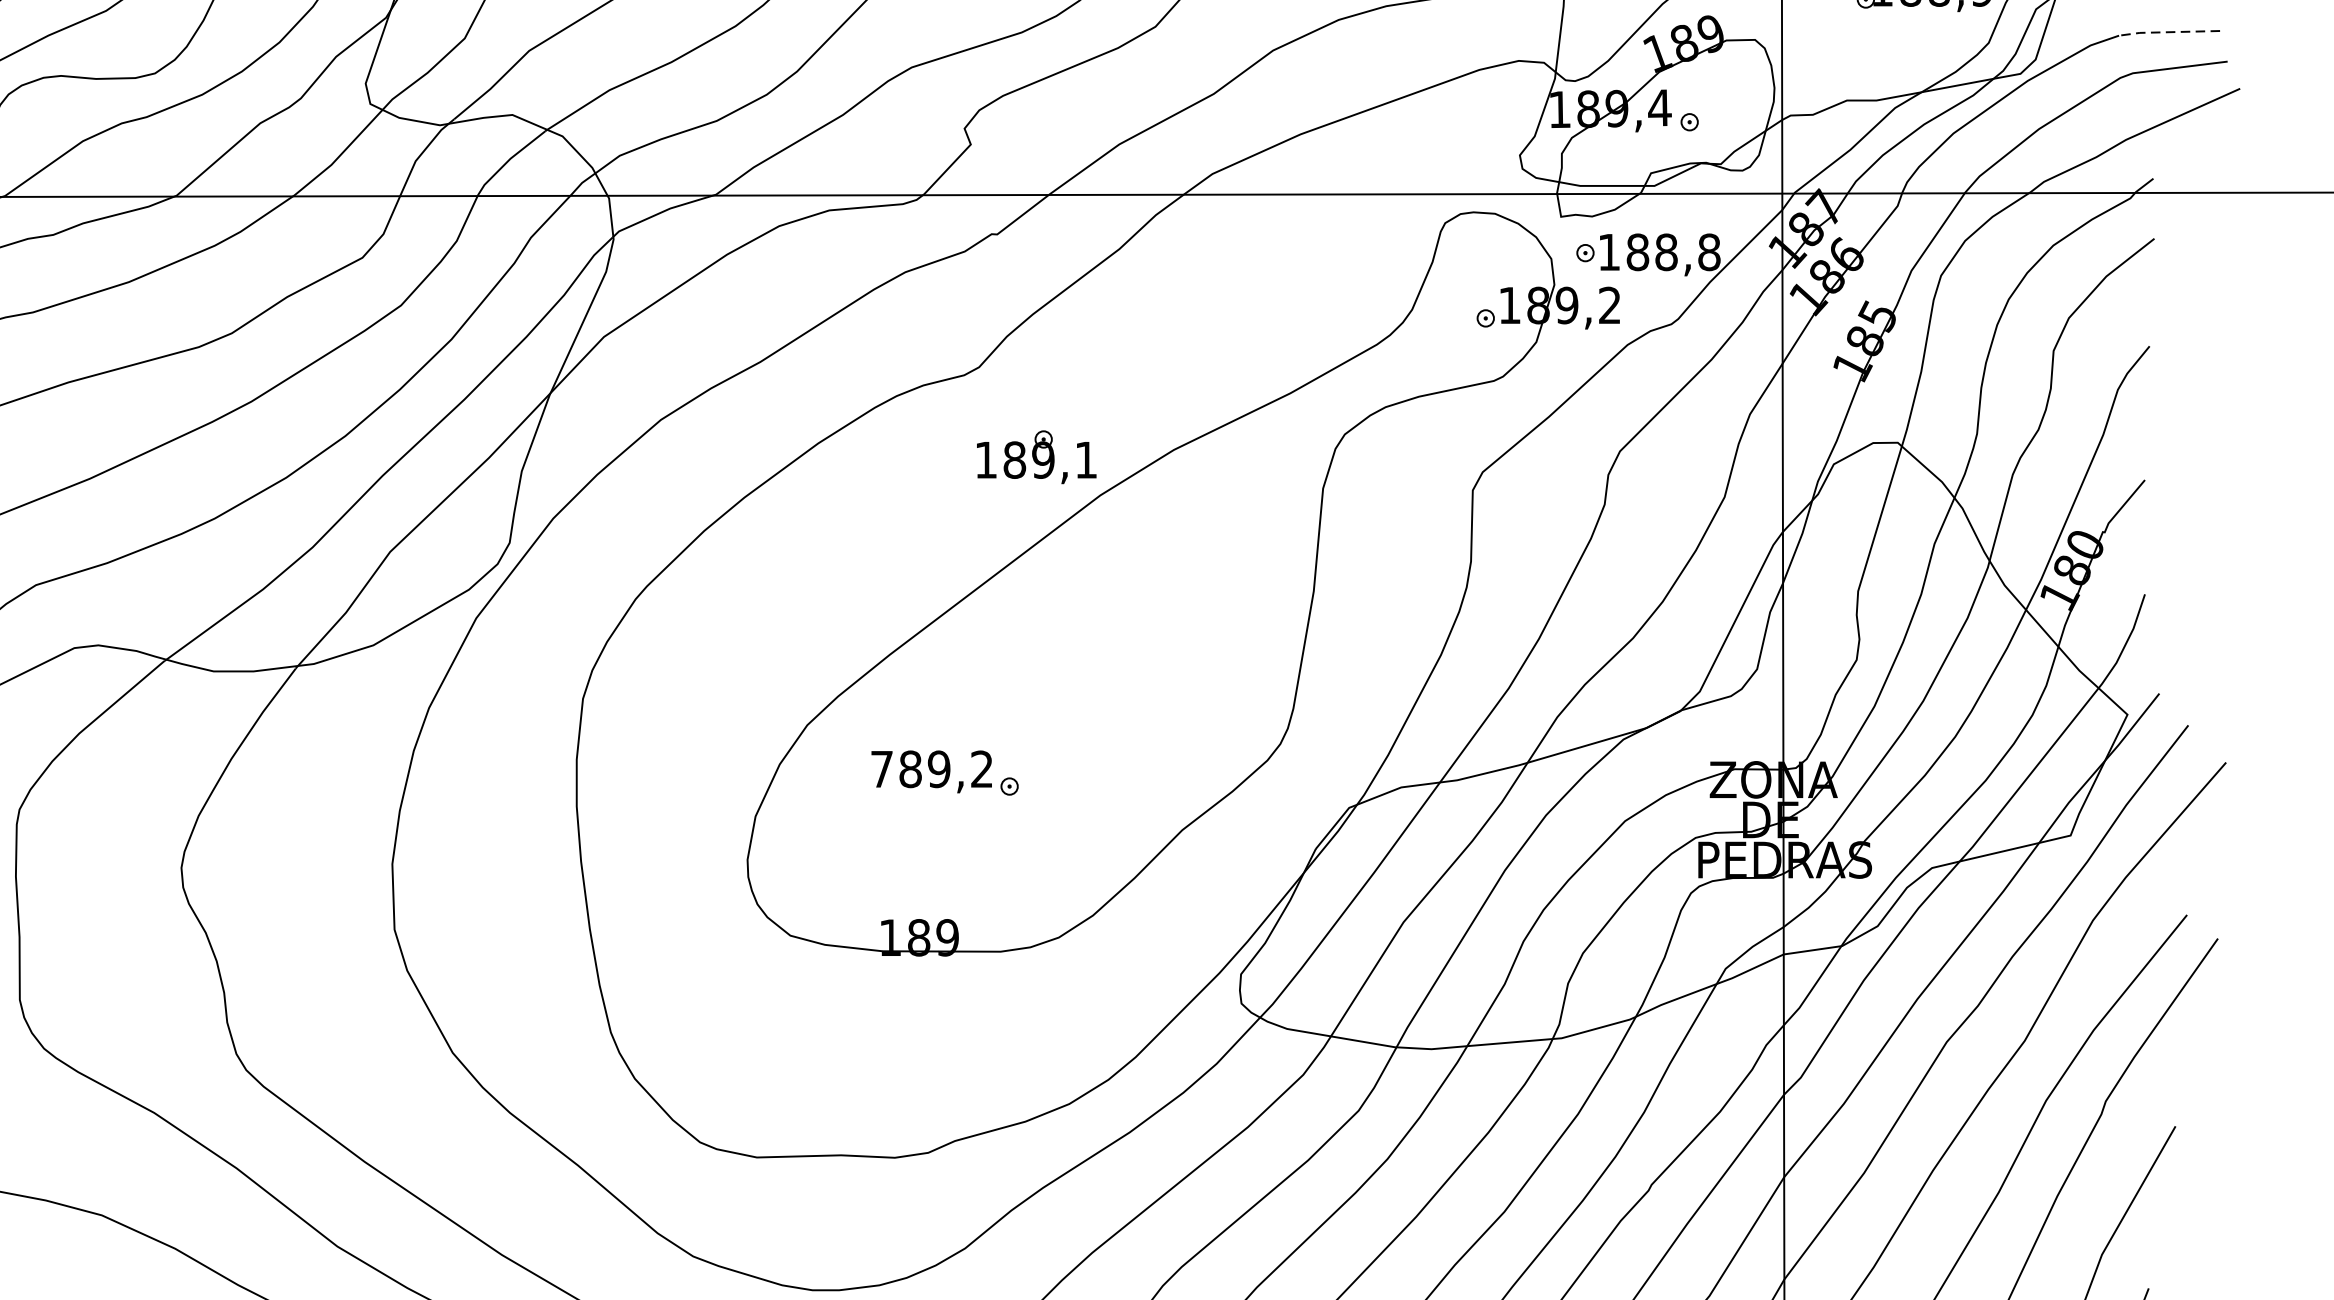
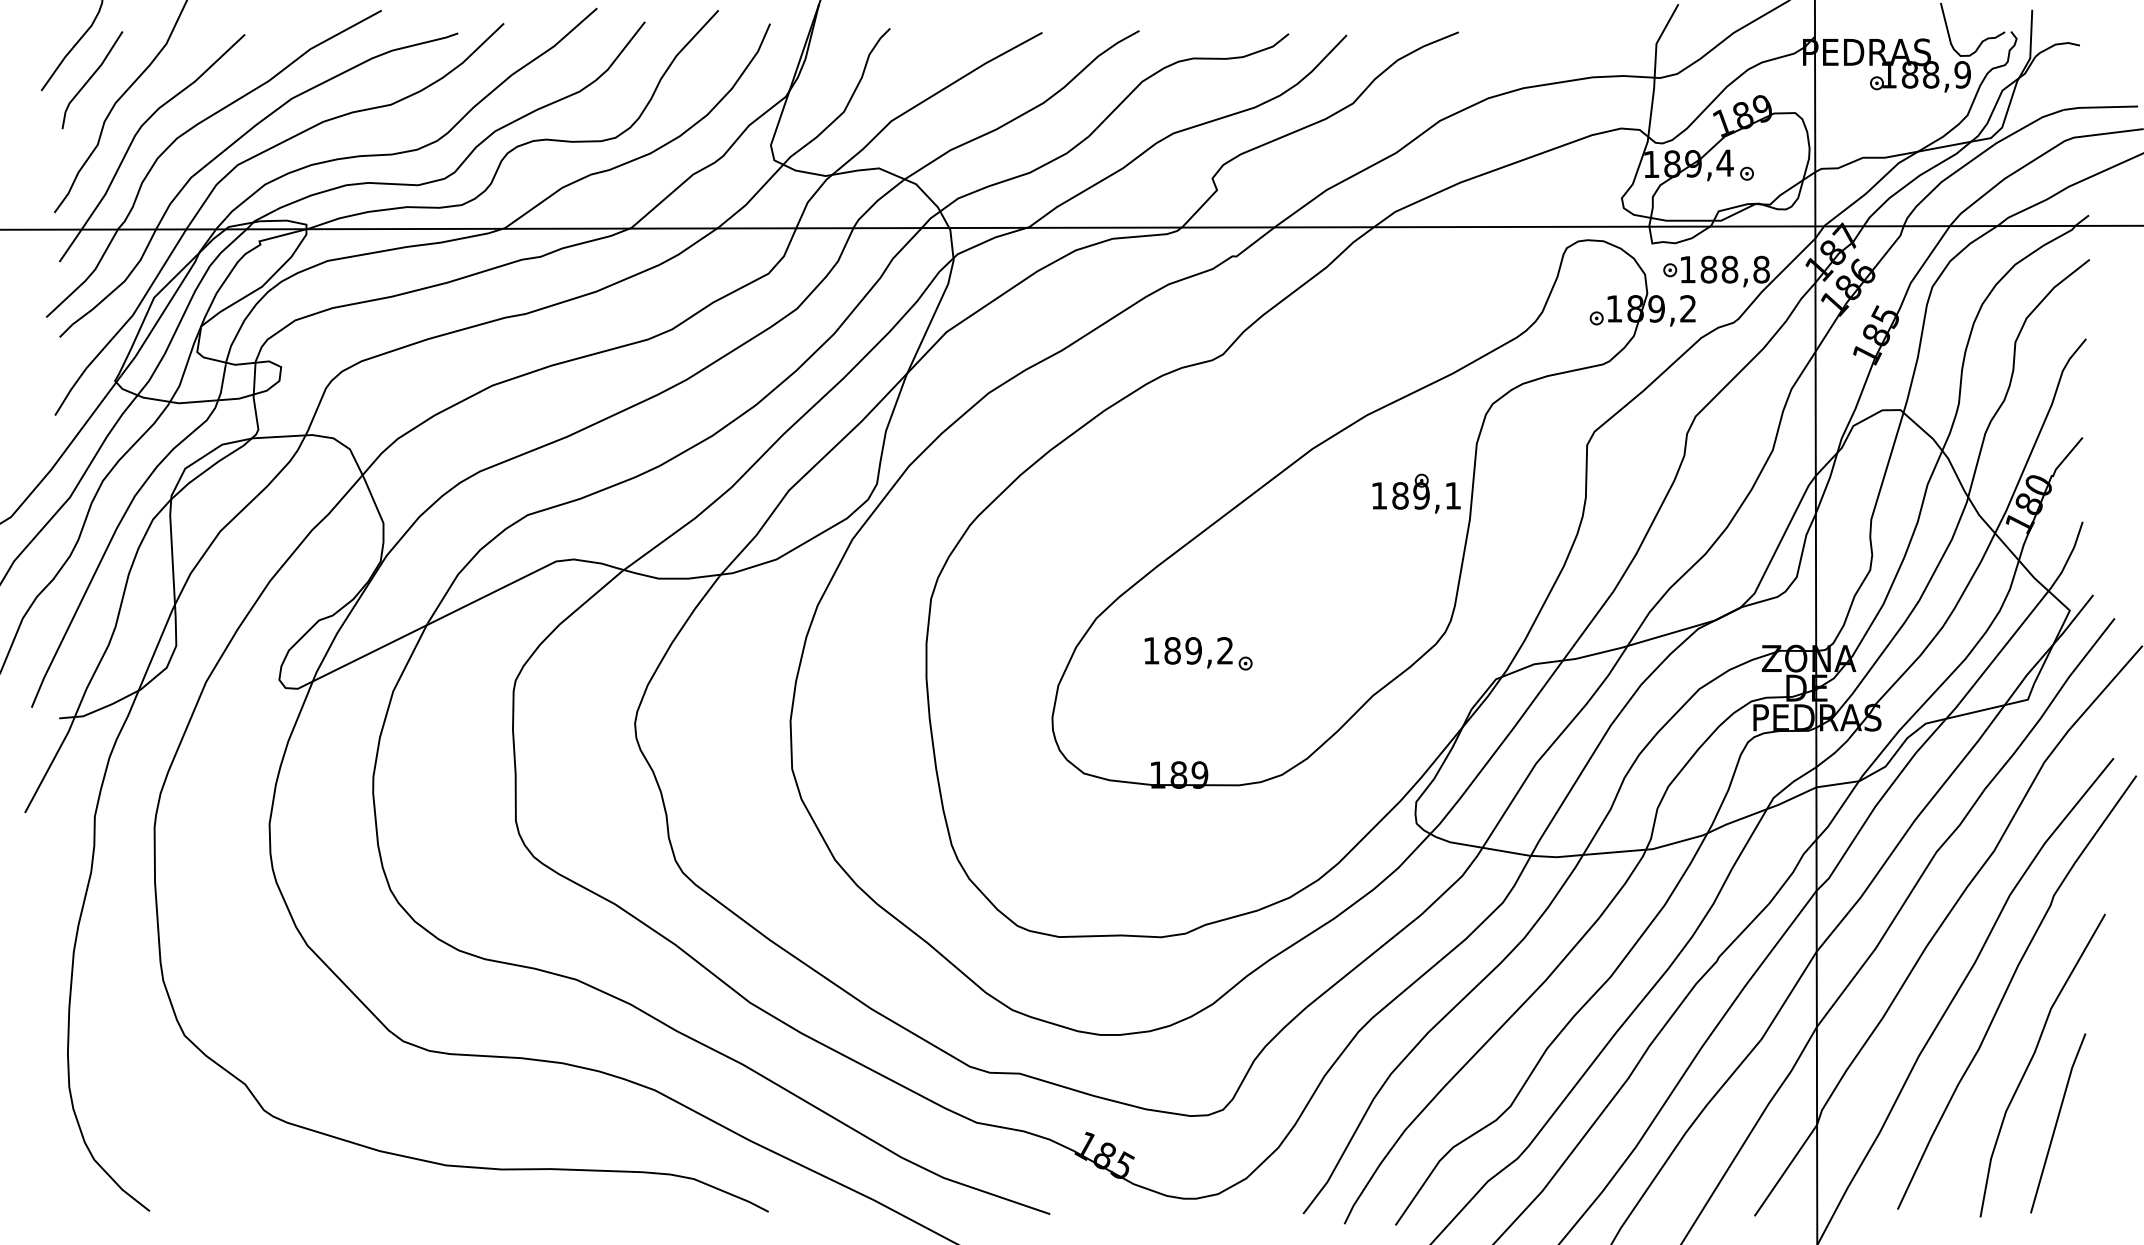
line: (2167, 32) -> (2099, 107), dashed -> solid
part: (1036, 456) -> (1416, 493), moved
text: (881, 768) -> (1151, 650), 789,2 -> 189,2

